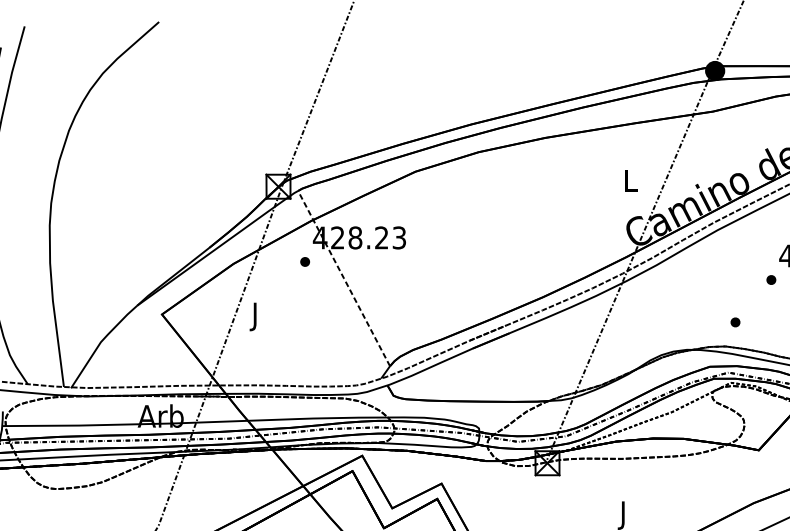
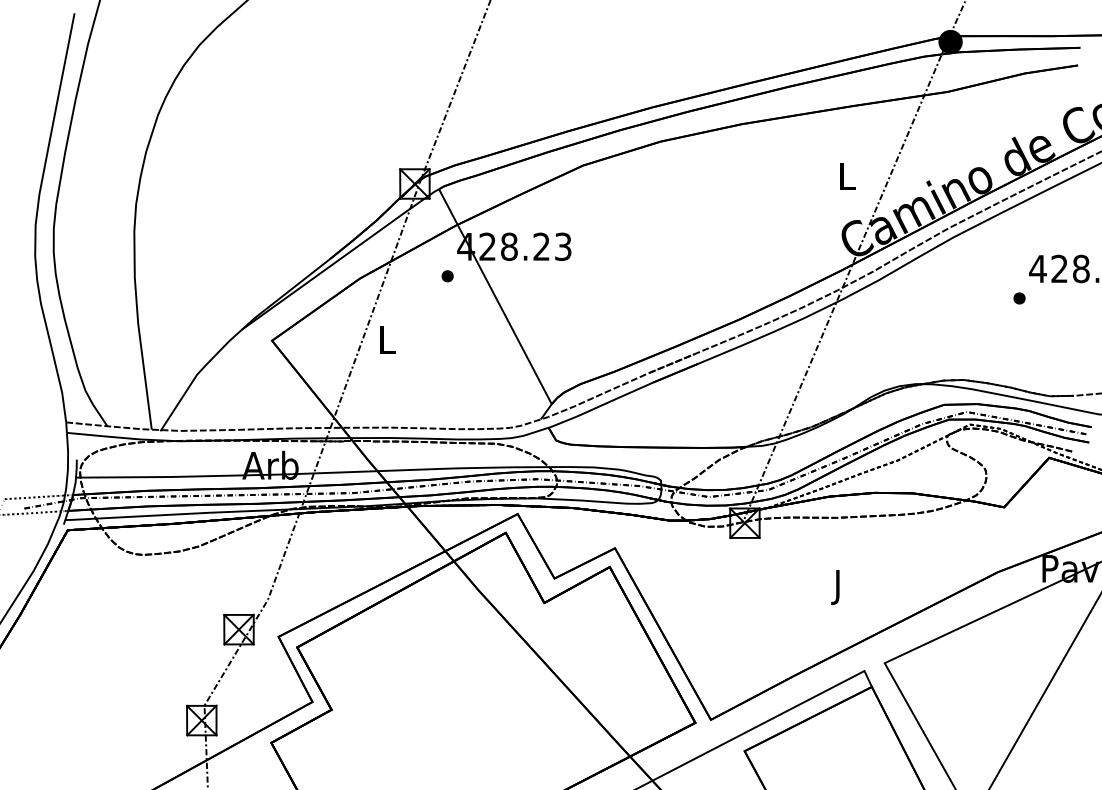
line: (344, 278) -> (495, 296), dashed -> solid
text: (256, 316) -> (387, 343), J -> L
part: (735, 322) -> (975, 350), removed

